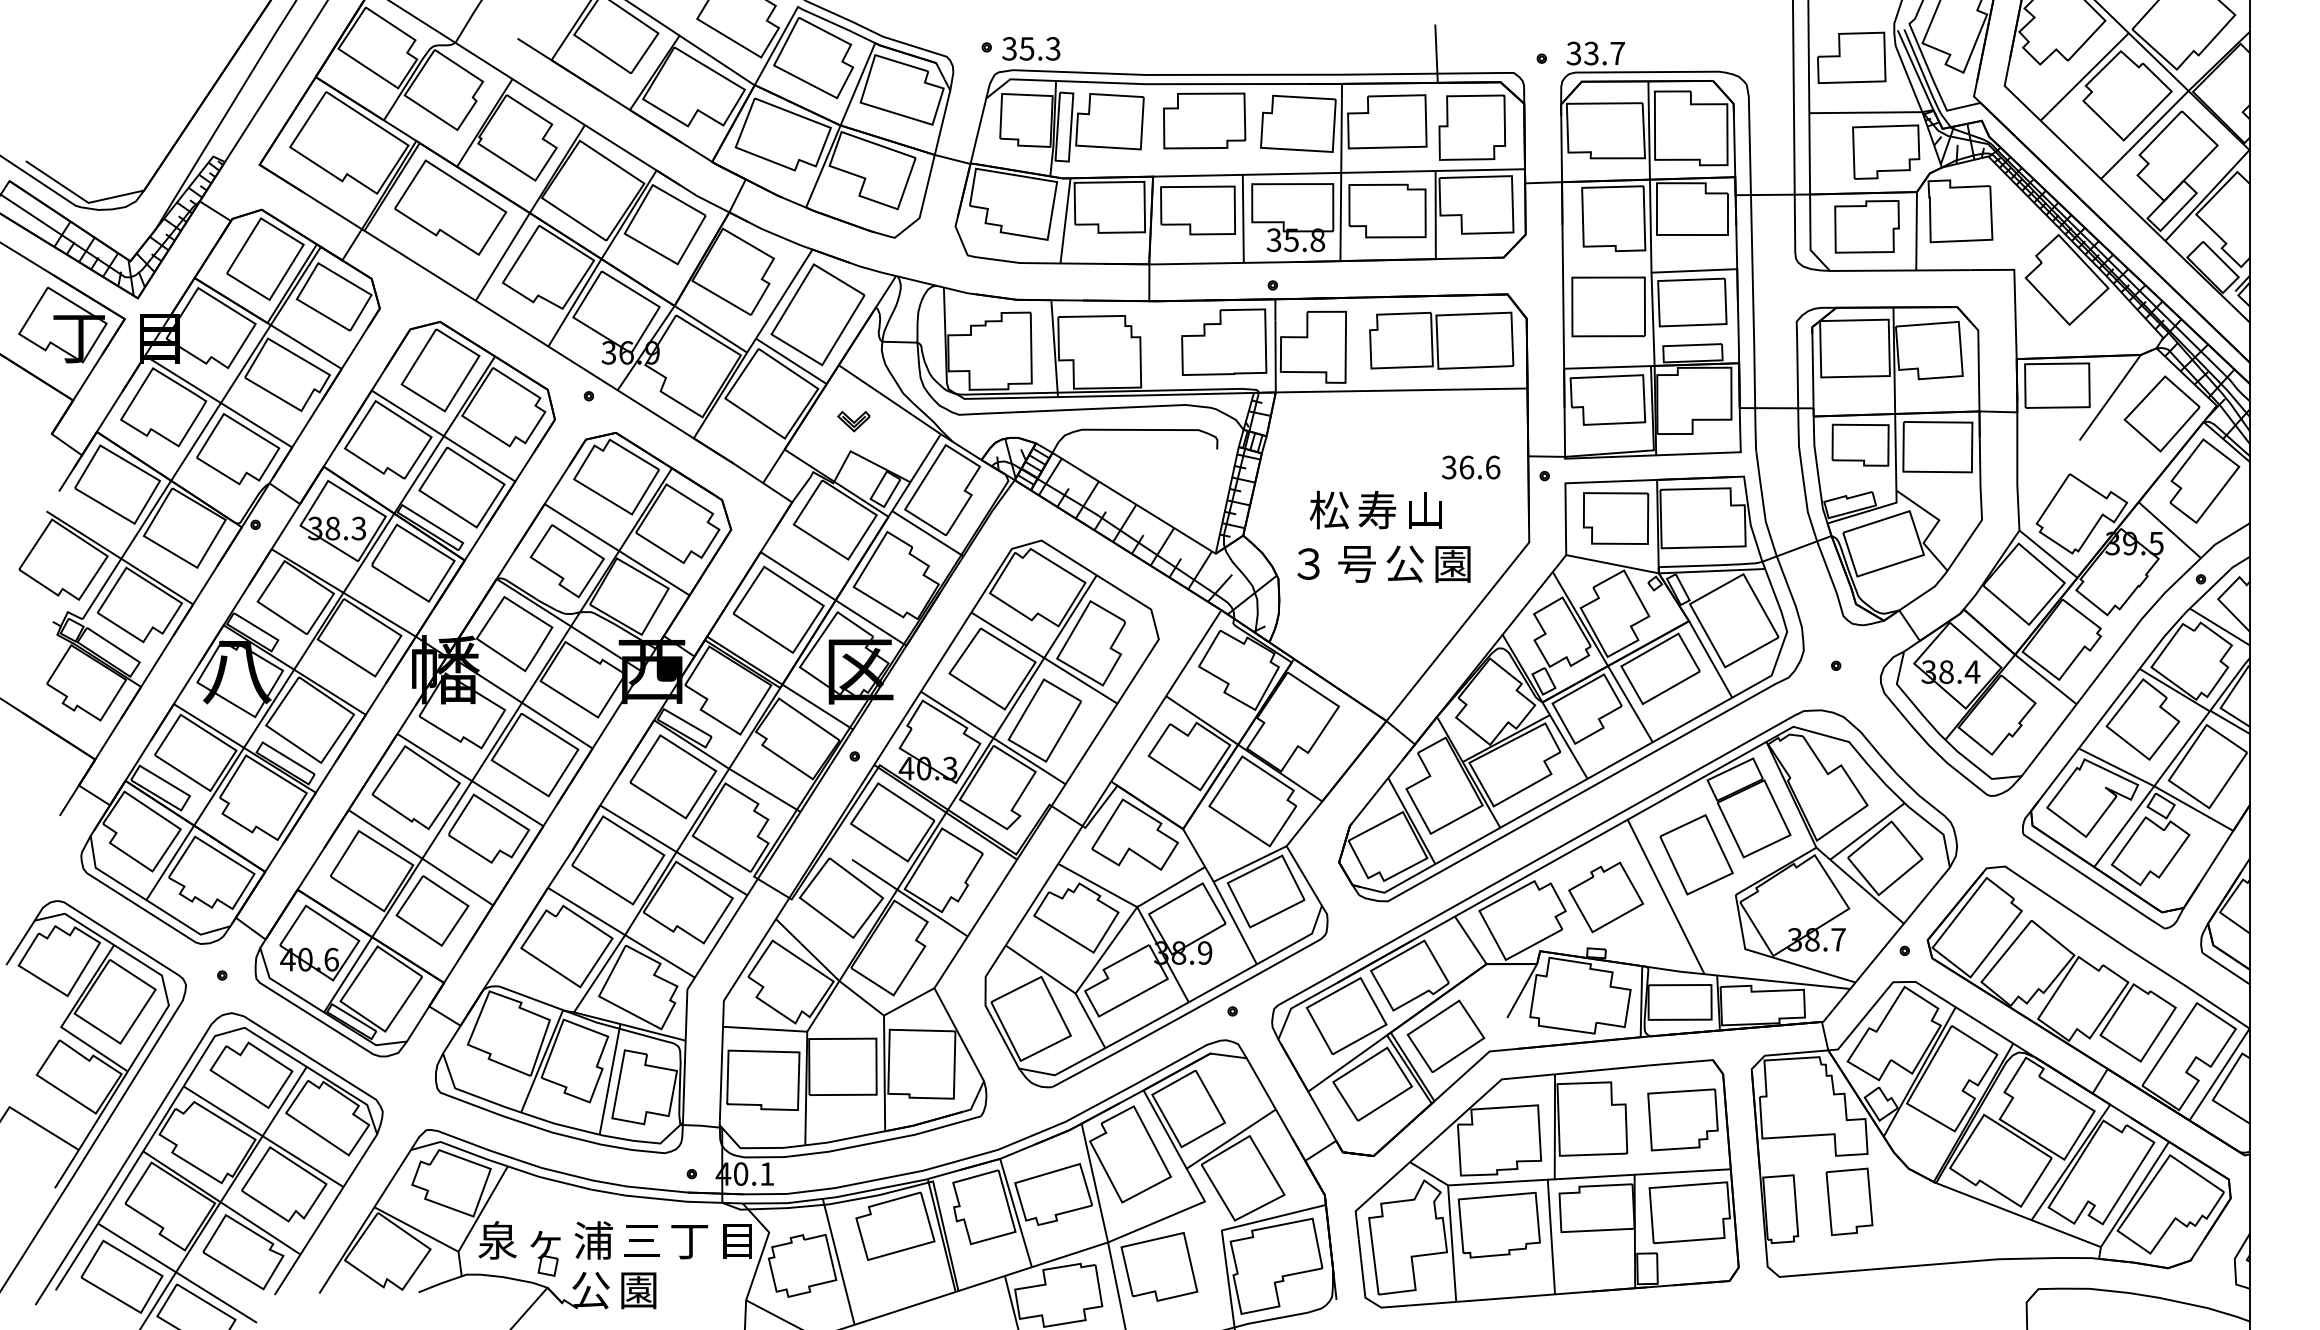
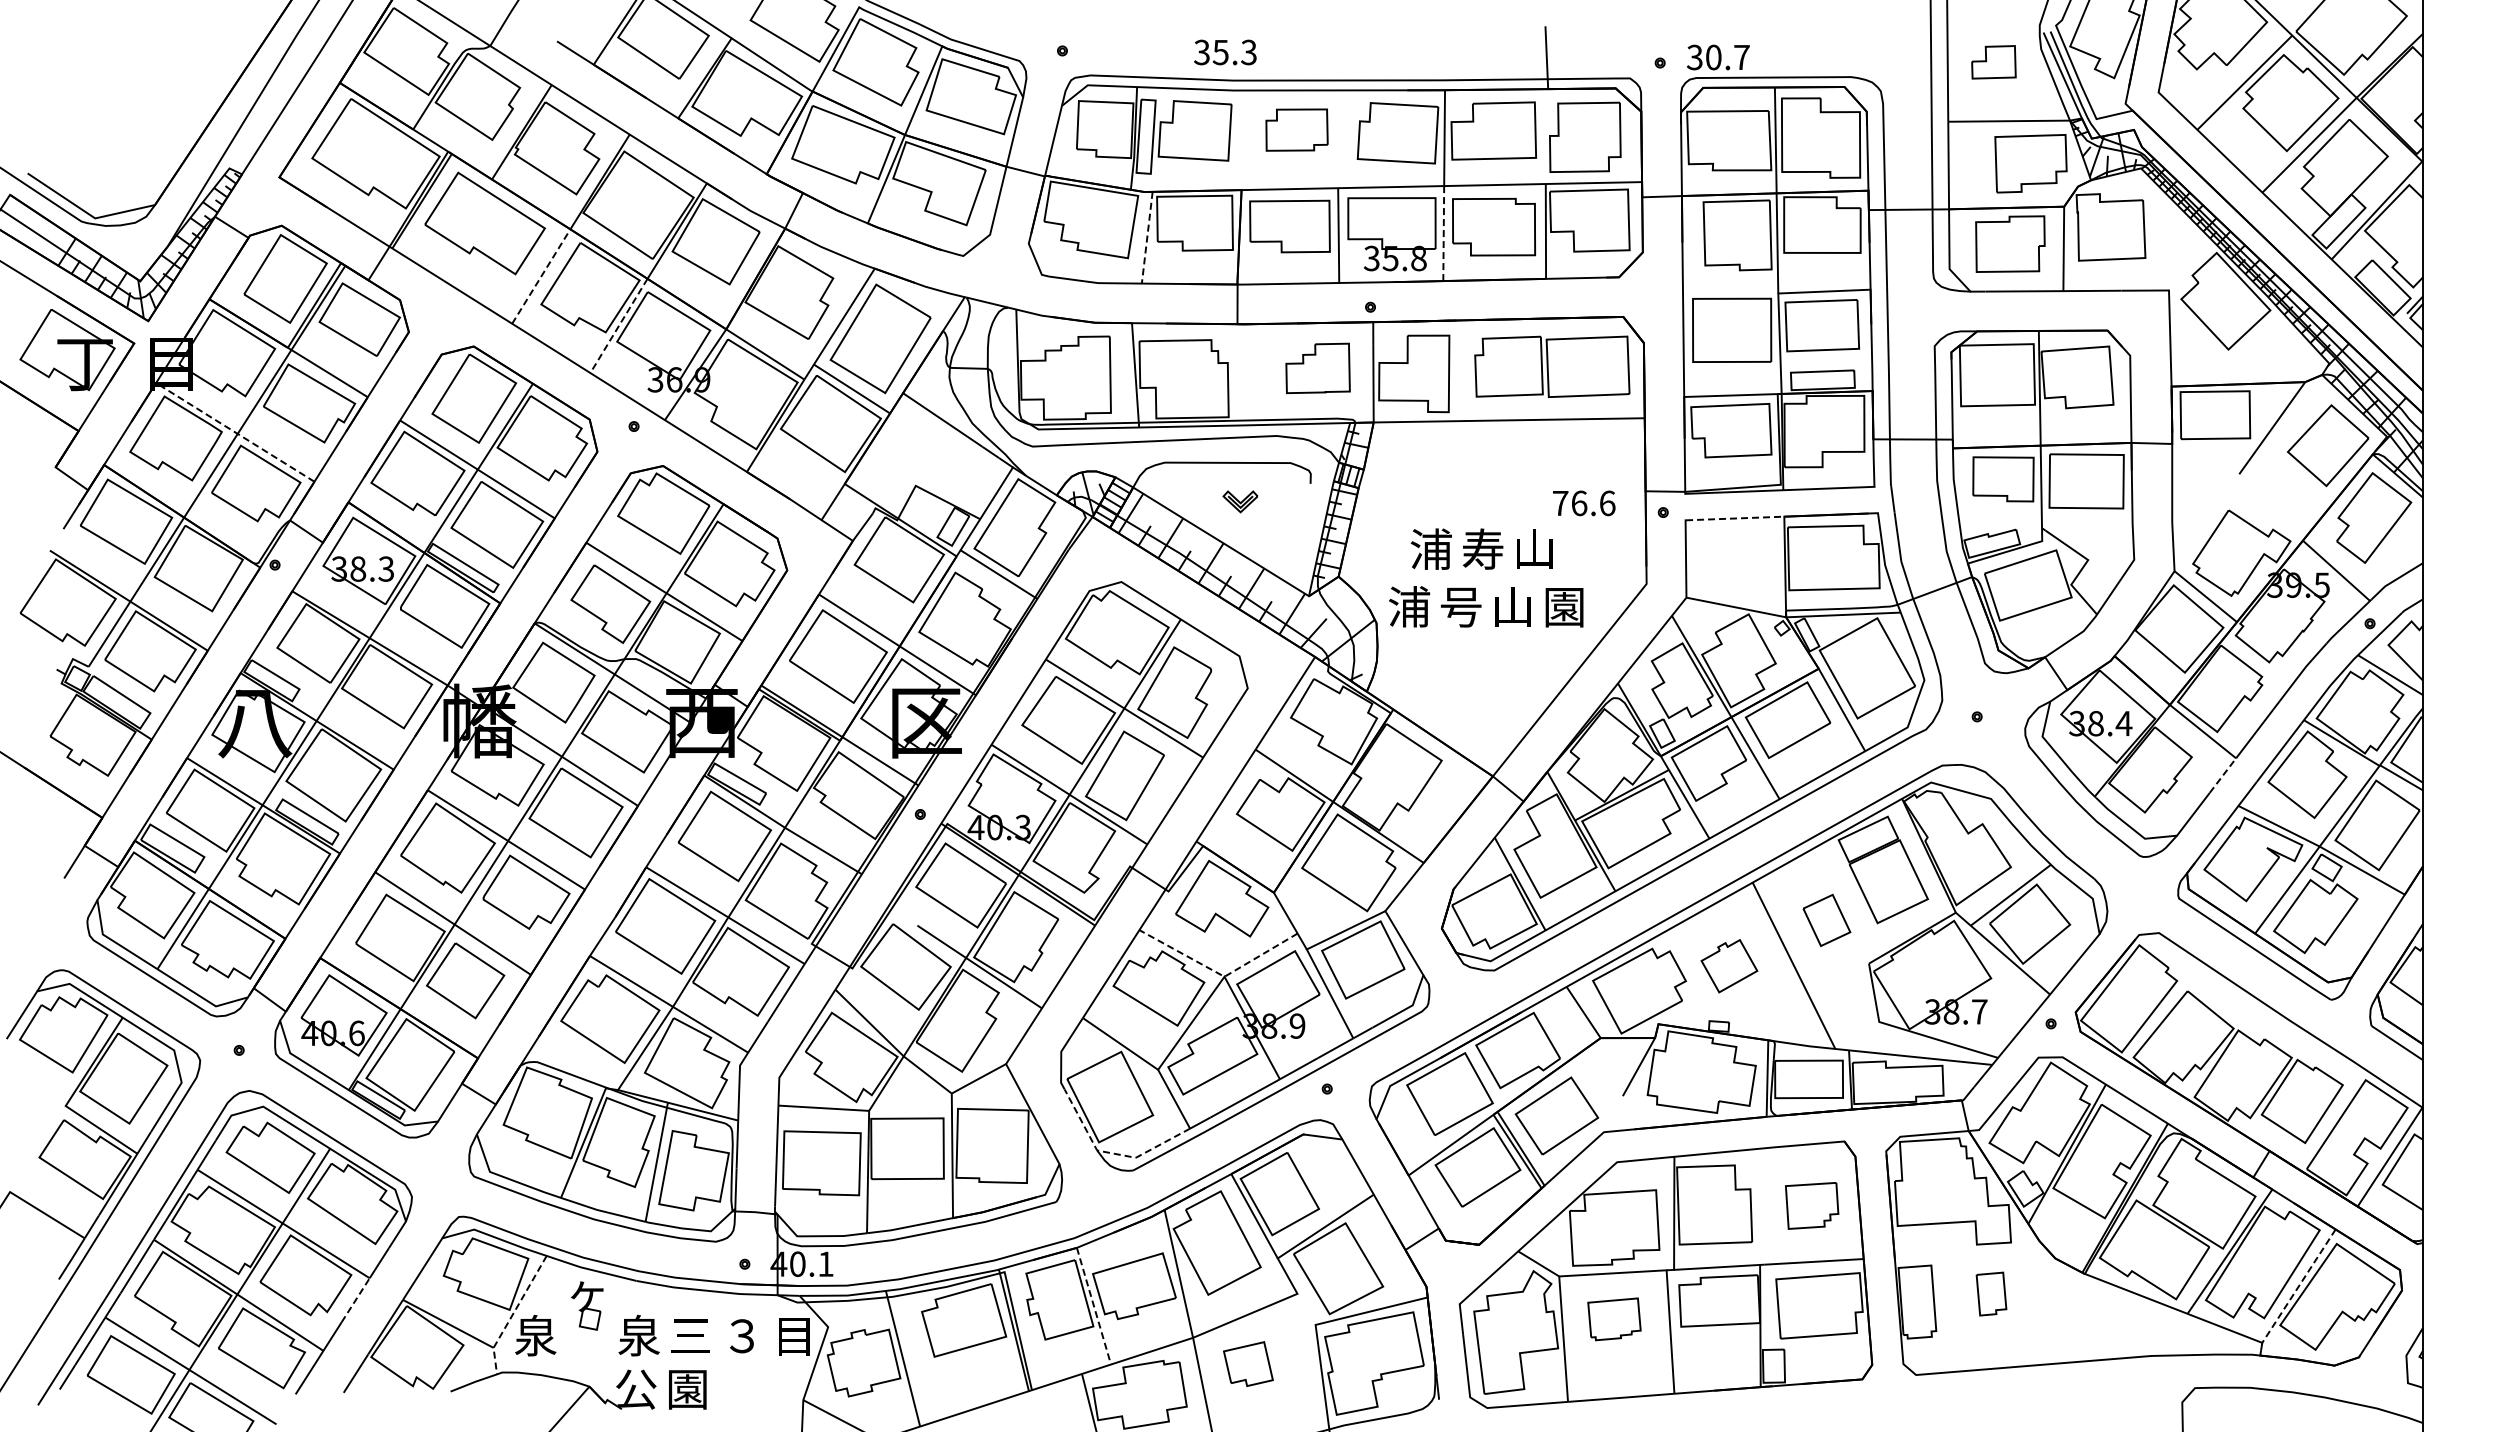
text: (1031, 48) -> (1225, 52), moved
text: (1591, 53) -> (1713, 57), 33.7 -> 30.7
part: (1851, 58) -> (1993, 62), size x0.6
part: (1204, 120) -> (1296, 129), size x0.7
line: (1340, 216) -> (1443, 233), solid -> dashed
line: (1065, 221) -> (1147, 238), solid -> dashed
line: (503, 256) -> (541, 276), solid -> dashed
line: (574, 303) -> (618, 326), solid -> dashed
part: (1223, 342) -> (1317, 368), size x0.7
line: (218, 401) -> (235, 432), solid -> dashed
part: (854, 421) -> (1240, 501), moved
text: (1449, 467) -> (1560, 503), 36.6 -> 76.6
line: (1611, 481) -> (1735, 518), solid -> dashed
text: (1329, 509) -> (1431, 548), 松 -> 浦
part: (1615, 518) -> (1739, 558), removed
text: (1309, 563) -> (1409, 606), ３ -> 浦
text: (1404, 564) -> (1512, 607), 公 -> 山
line: (2063, 720) -> (2222, 775), solid -> dashed
part: (1696, 854) -> (1826, 920), size x0.6
part: (1606, 896) -> (1729, 965), size x0.7
line: (1132, 904) -> (1219, 973), solid -> dashed
line: (1033, 1071) -> (1112, 1153), solid -> dashed
part: (1682, 1119) -> (1811, 1205), size x0.7
line: (2134, 1194) -> (2298, 1286), solid -> dashed
part: (1849, 1201) -> (1991, 1293), size x0.6
line: (330, 1206) -> (355, 1299), solid -> dashed
line: (1015, 1213) -> (1093, 1306), solid -> dashed
line: (476, 1220) -> (512, 1314), solid -> dashed
part: (1499, 1225) -> (1614, 1319), size x0.6
text: (593, 1240) -> (638, 1335), 浦 -> 泉
text: (689, 1242) -> (742, 1337), 丁 -> ３
part: (545, 1253) -> (587, 1305), moved
part: (1159, 1266) -> (1248, 1363), size x0.6

